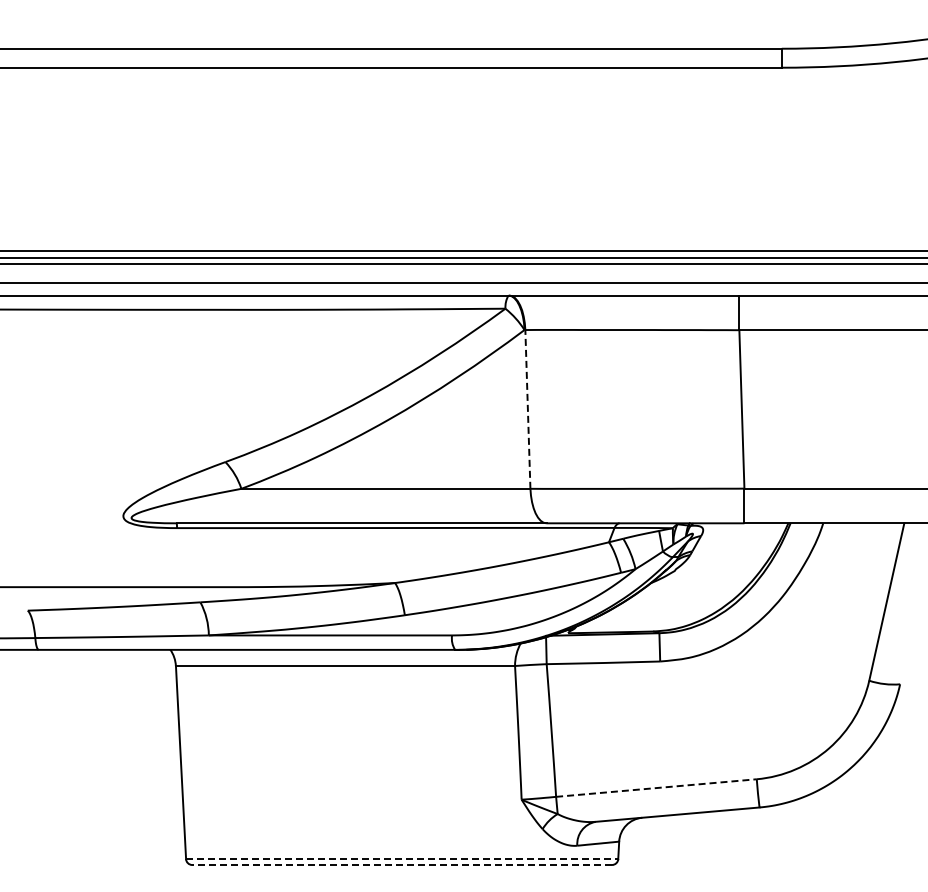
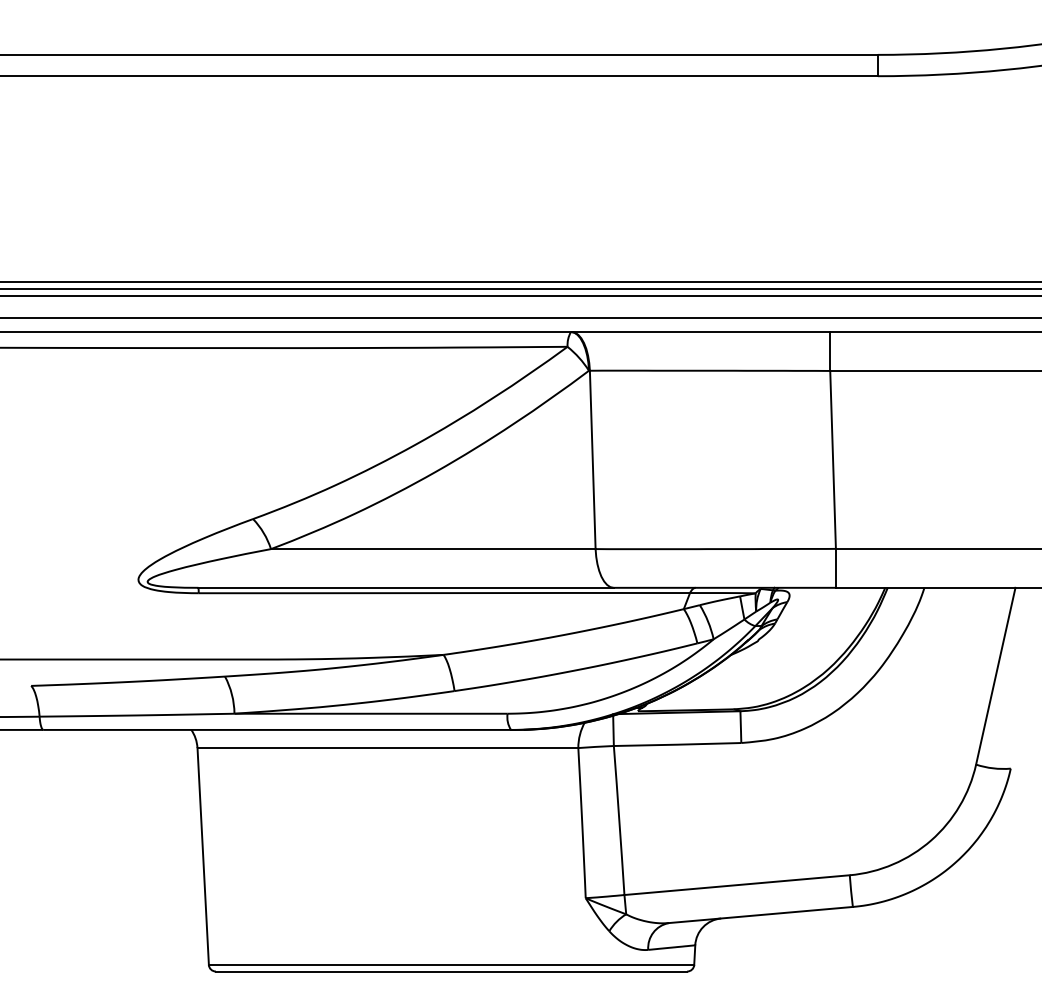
line: (527, 408) -> (592, 458), dashed -> solid
line: (656, 788) -> (737, 885), dashed -> solid
line: (402, 859) -> (451, 965), dashed -> solid
line: (402, 865) -> (451, 972), dashed -> solid

